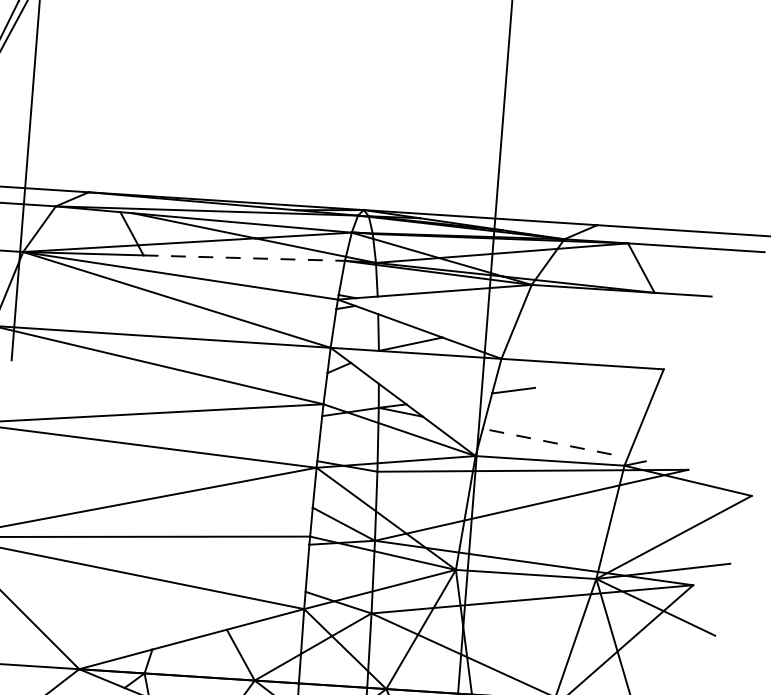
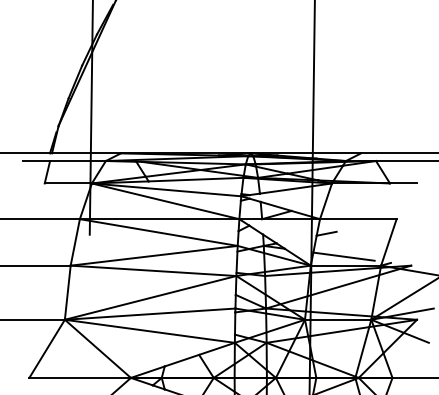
line: (245, 257) -> (196, 179), dashed -> solid
line: (548, 441) -> (344, 256), dashed -> solid

